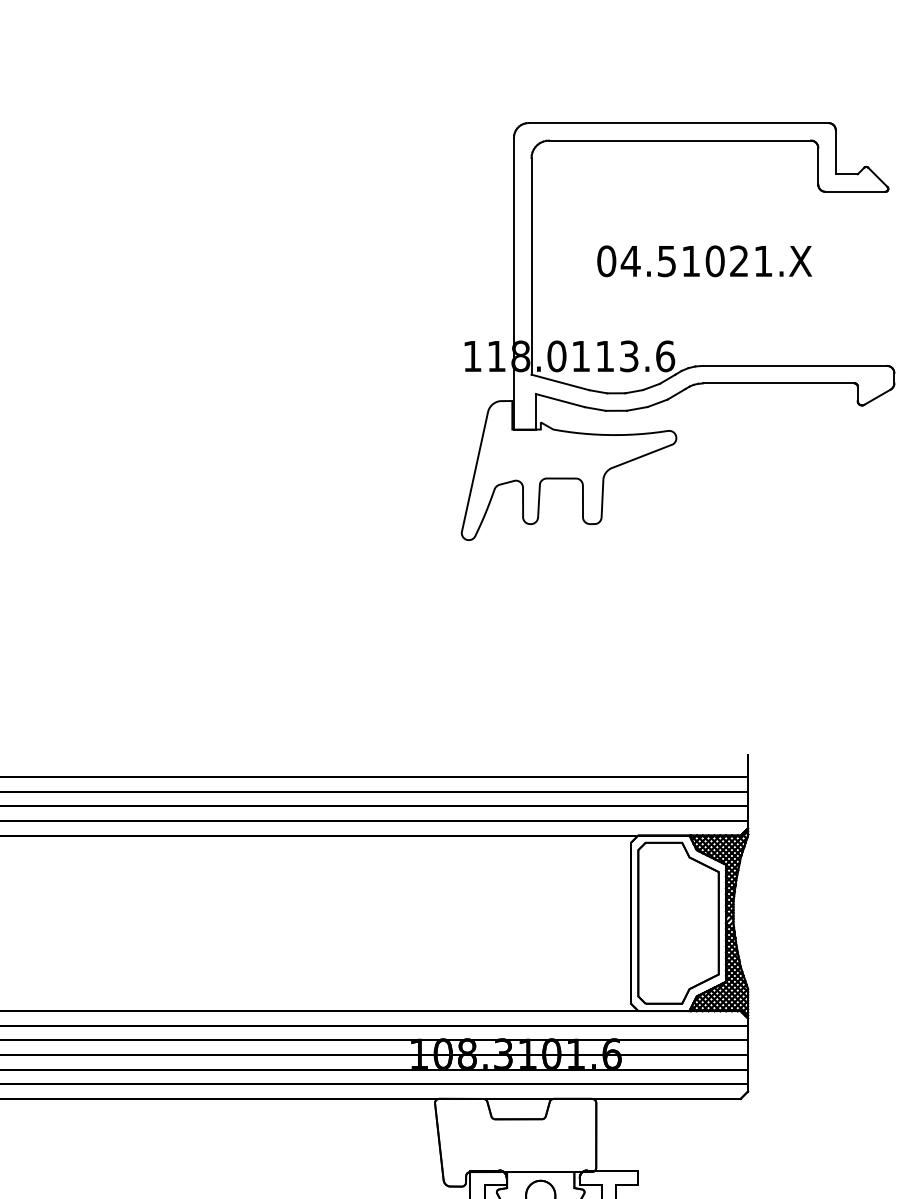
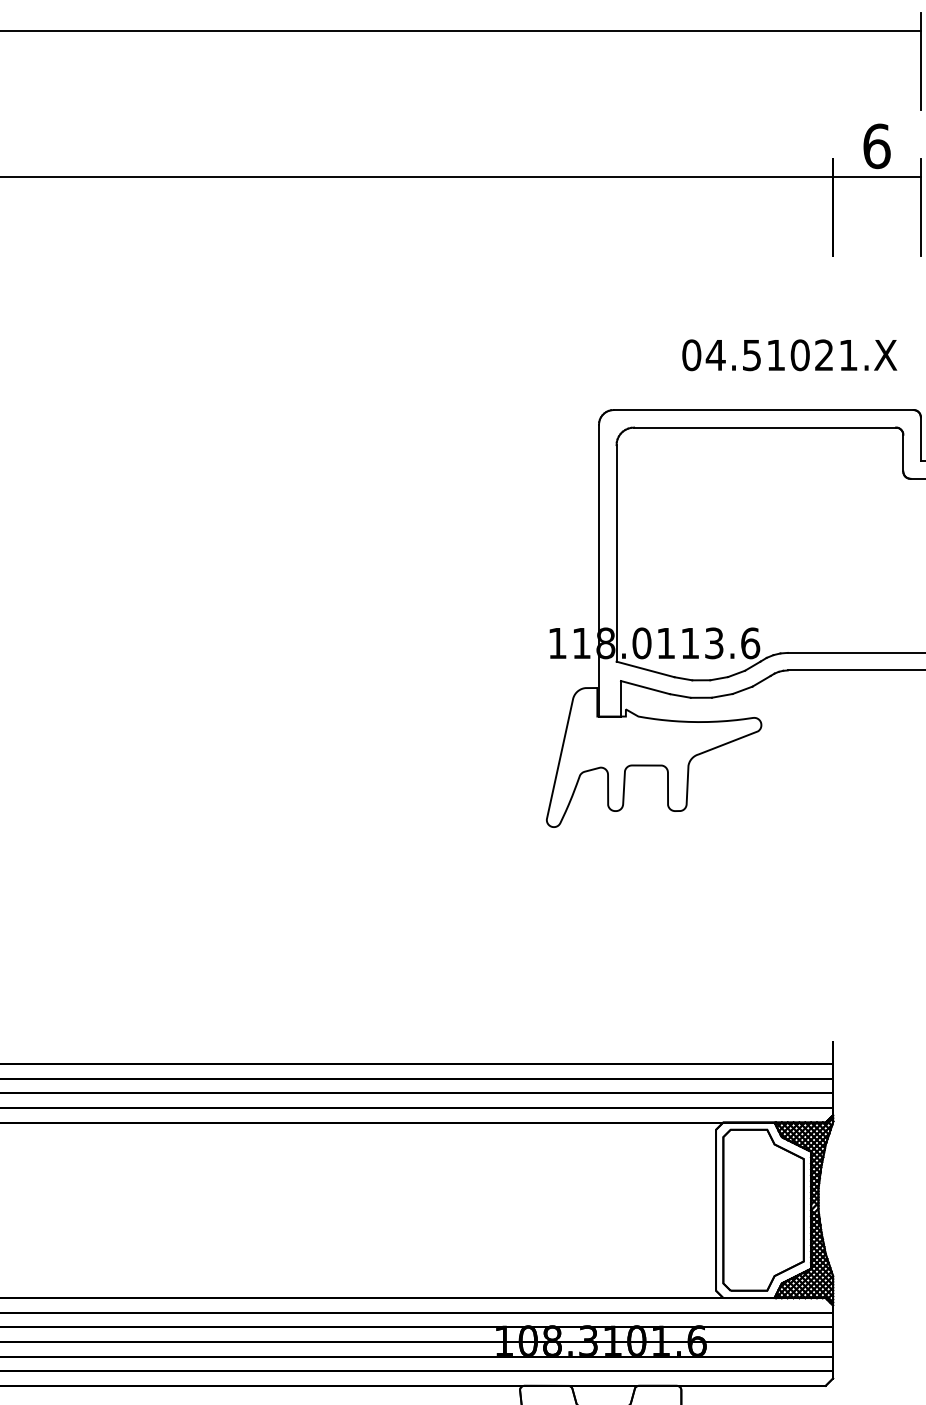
text: (704, 261) -> (789, 355), moved

